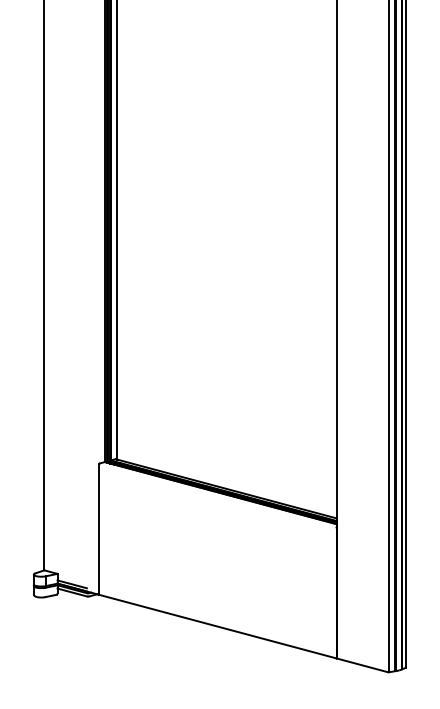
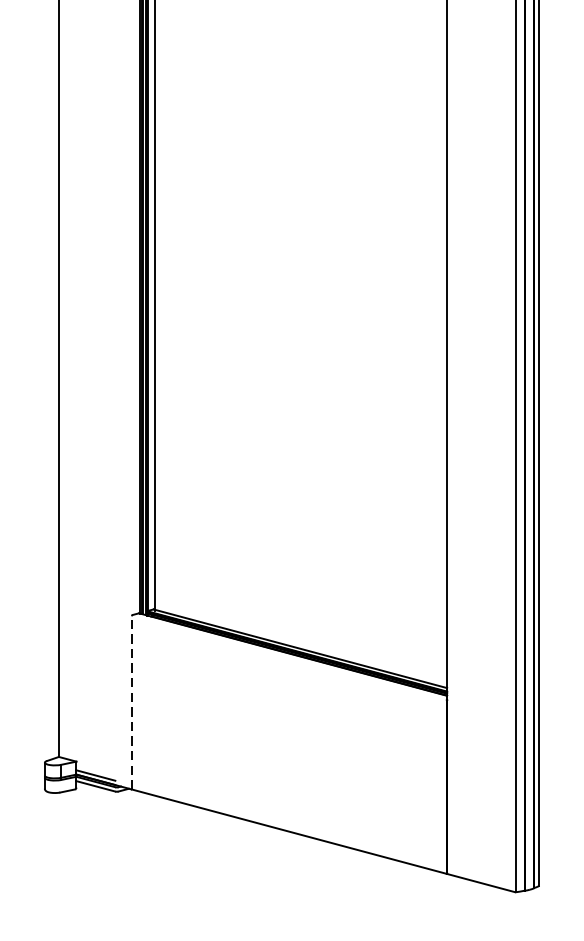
line: (99, 529) -> (132, 702), solid -> dashed

